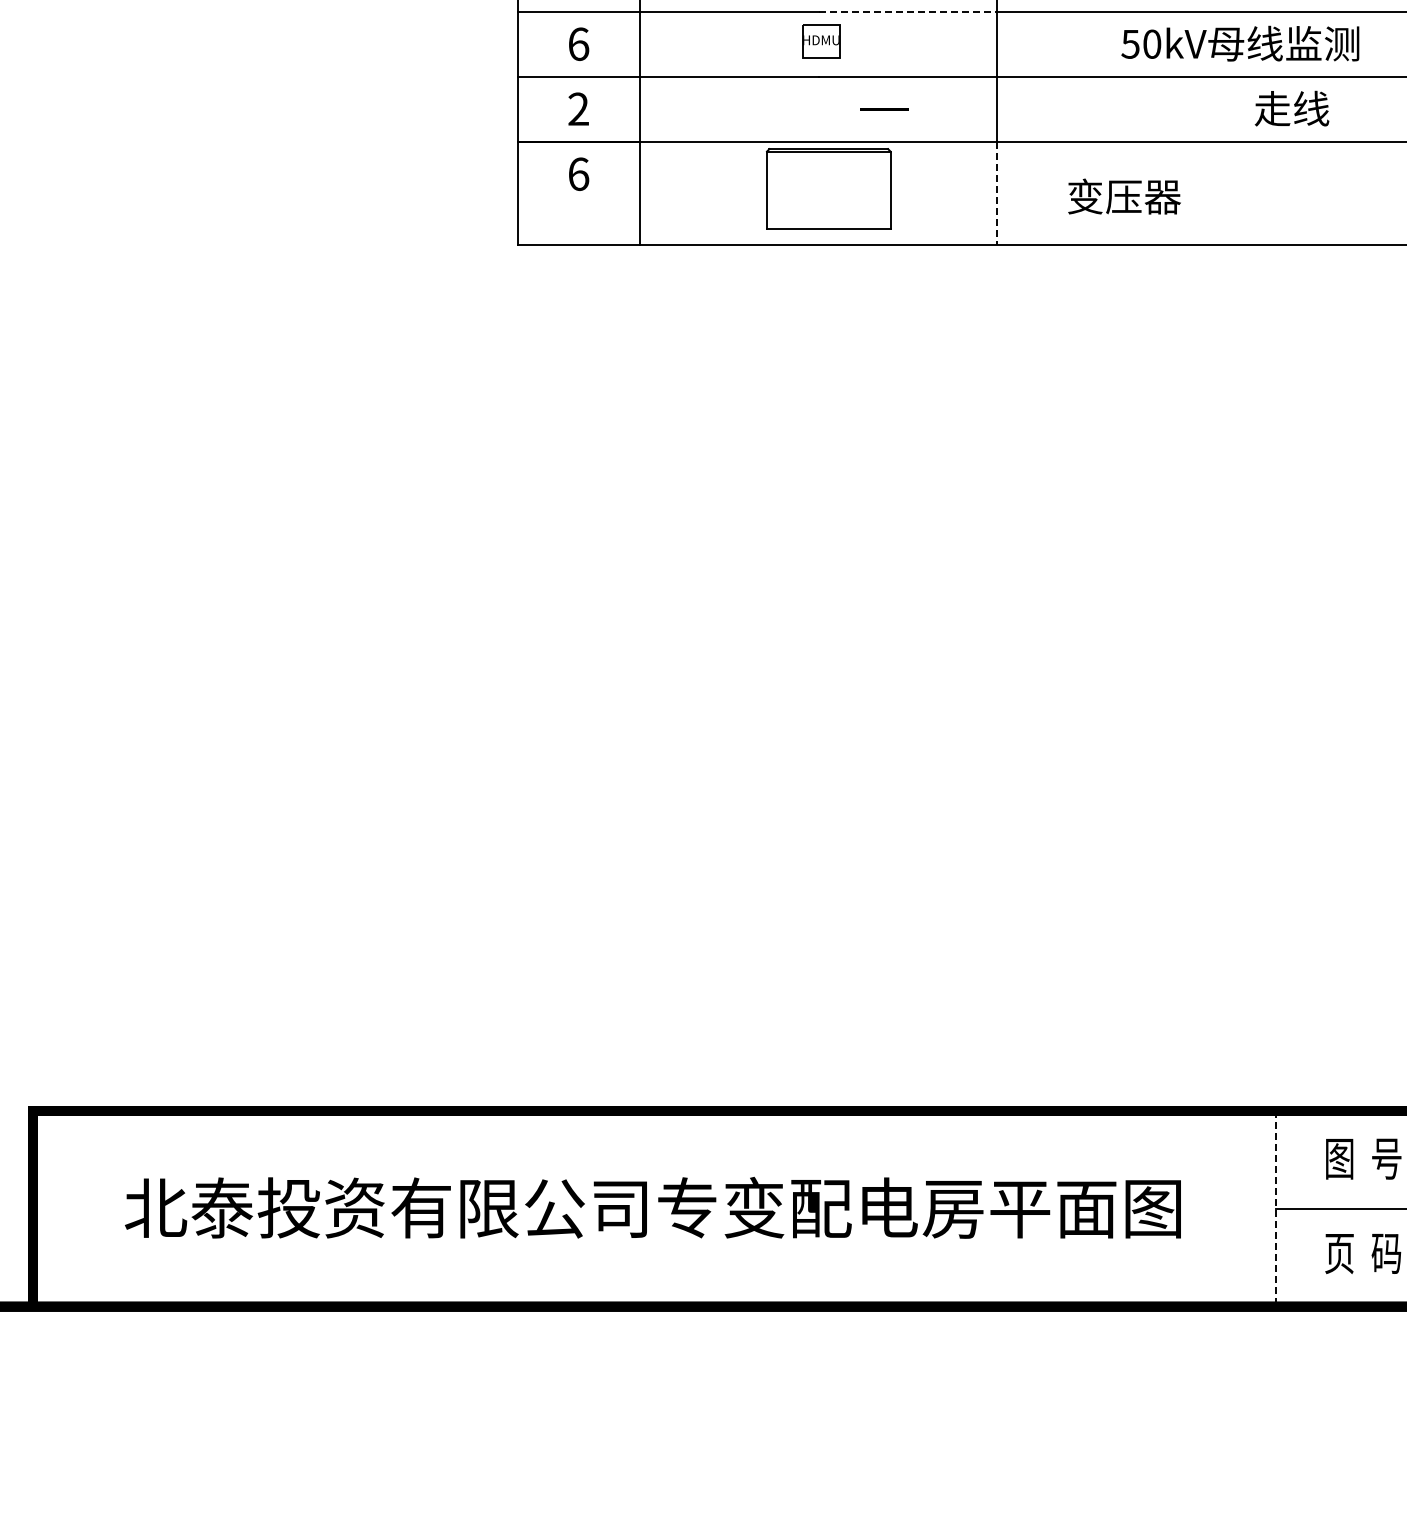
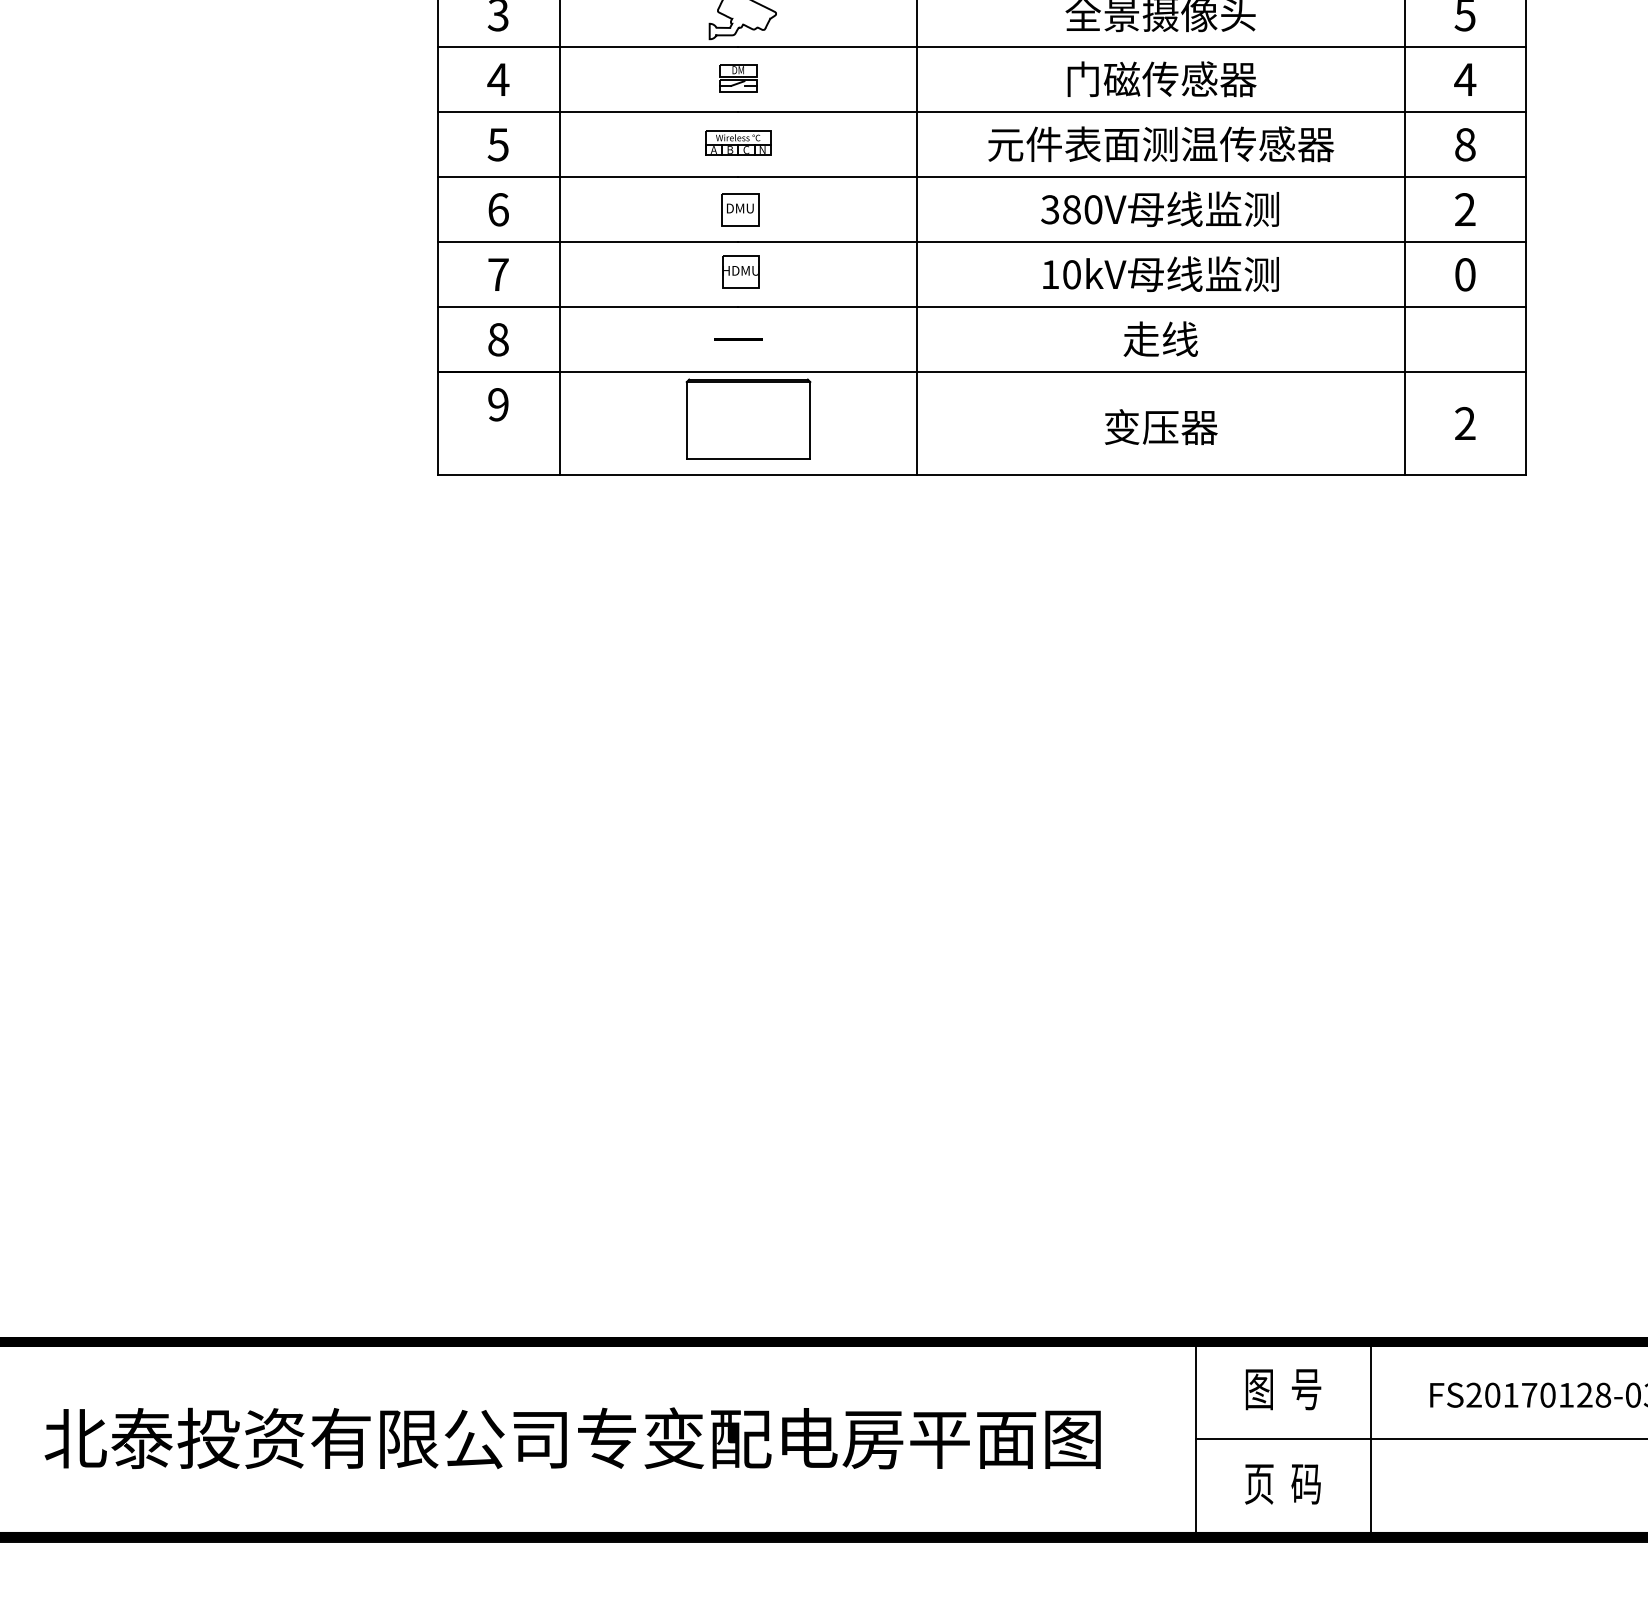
line: (908, 11) -> (828, 242), dashed -> solid
text: (578, 43) -> (498, 274), 6 -> 7
text: (1130, 43) -> (1050, 274), 50kV -> 10kV
text: (1291, 107) -> (1160, 338), moved
text: (578, 108) -> (498, 339), 2 -> 8
line: (884, 108) -> (738, 339), moved
text: (578, 173) -> (498, 404), 6 -> 9
line: (997, 193) -> (917, 424), dashed -> solid
text: (1124, 195) -> (1161, 426), moved
line: (1275, 1208) -> (1195, 1439), dashed -> solid

